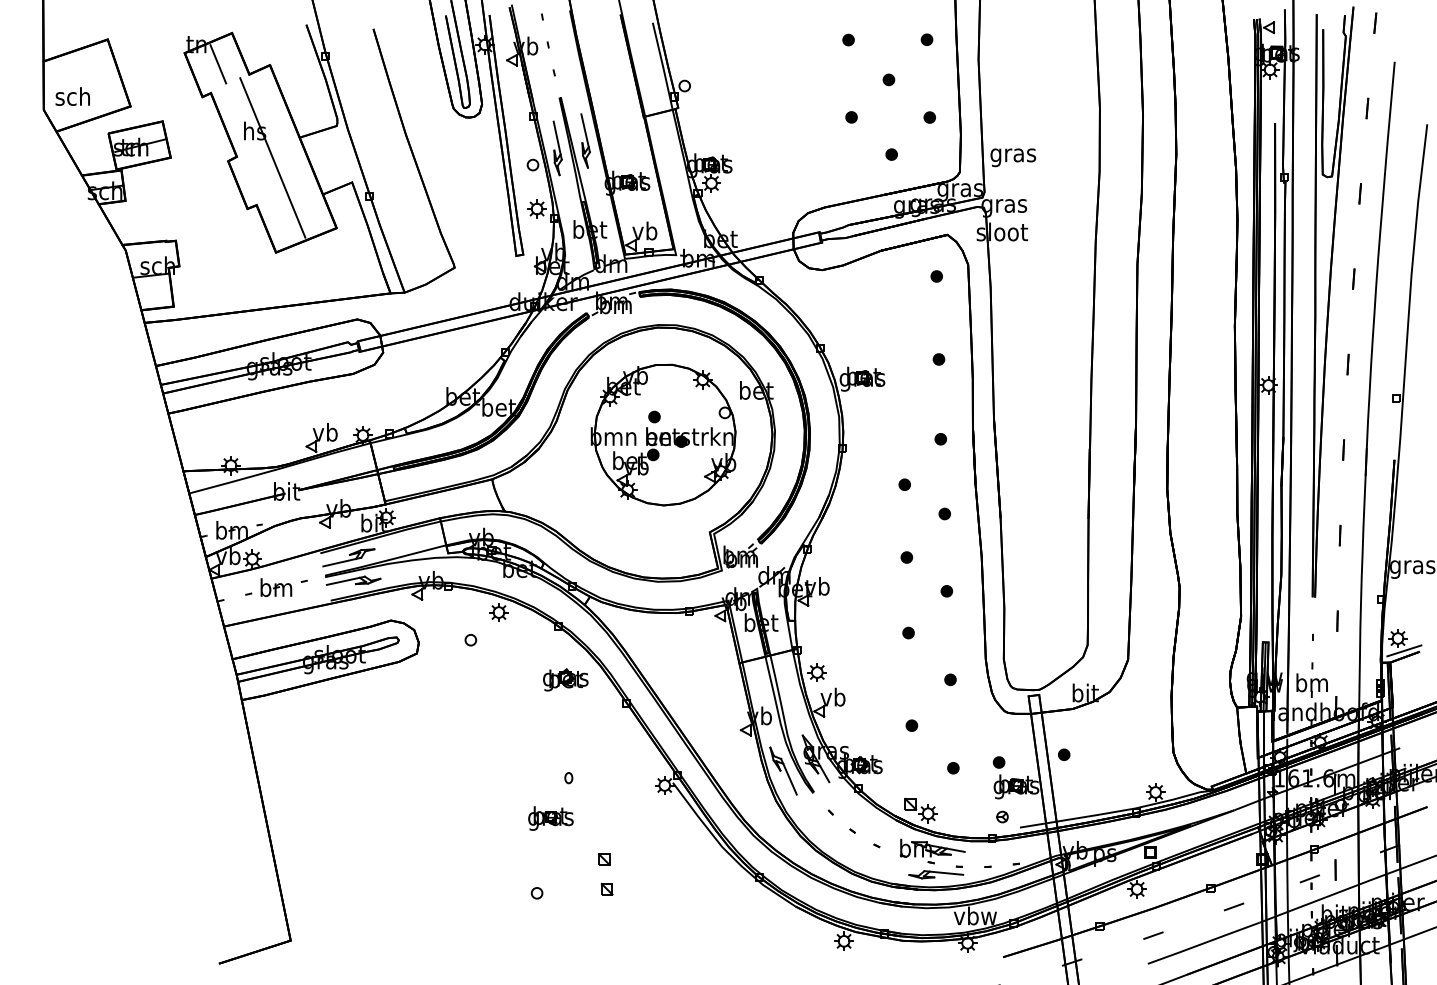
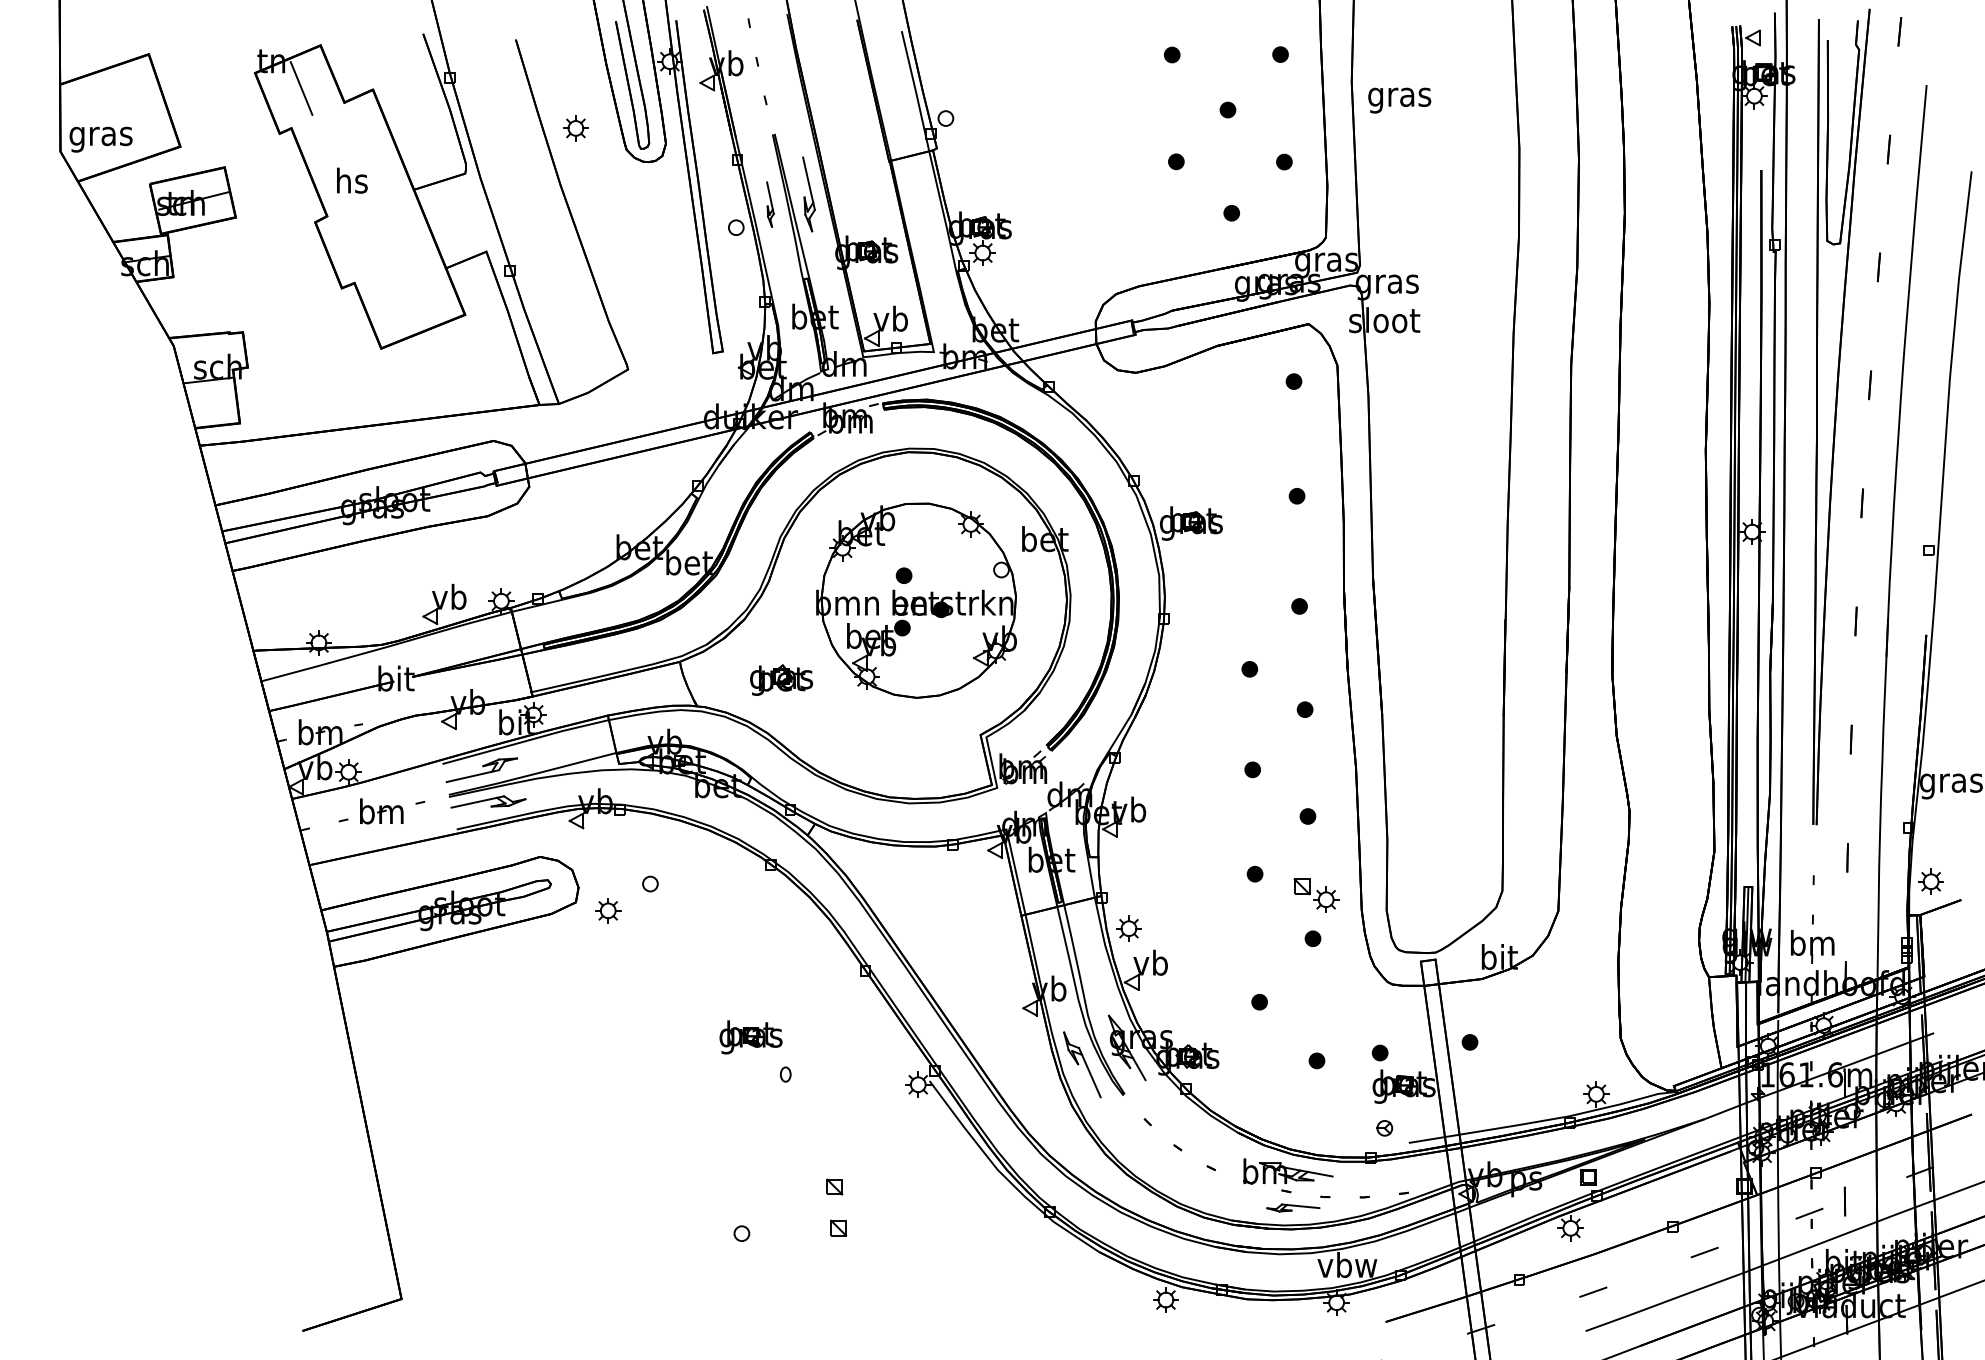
text: (72, 99) -> (100, 136), sch -> gras
part: (557, 148) -> (770, 204), size x0.6
line: (272, 157) -> (376, 217), removed
text: (1013, 157) -> (1399, 100), moved
part: (536, 209) -> (575, 128), moved
part: (499, 612) -> (608, 910), moved
line: (1404, 650) -> (1939, 898), removed
part: (565, 679) -> (781, 679), moved
part: (921, 810) -> (1316, 895), moved
part: (550, 818) -> (750, 1037), moved
part: (936, 874) -> (1293, 1207), size x0.7

